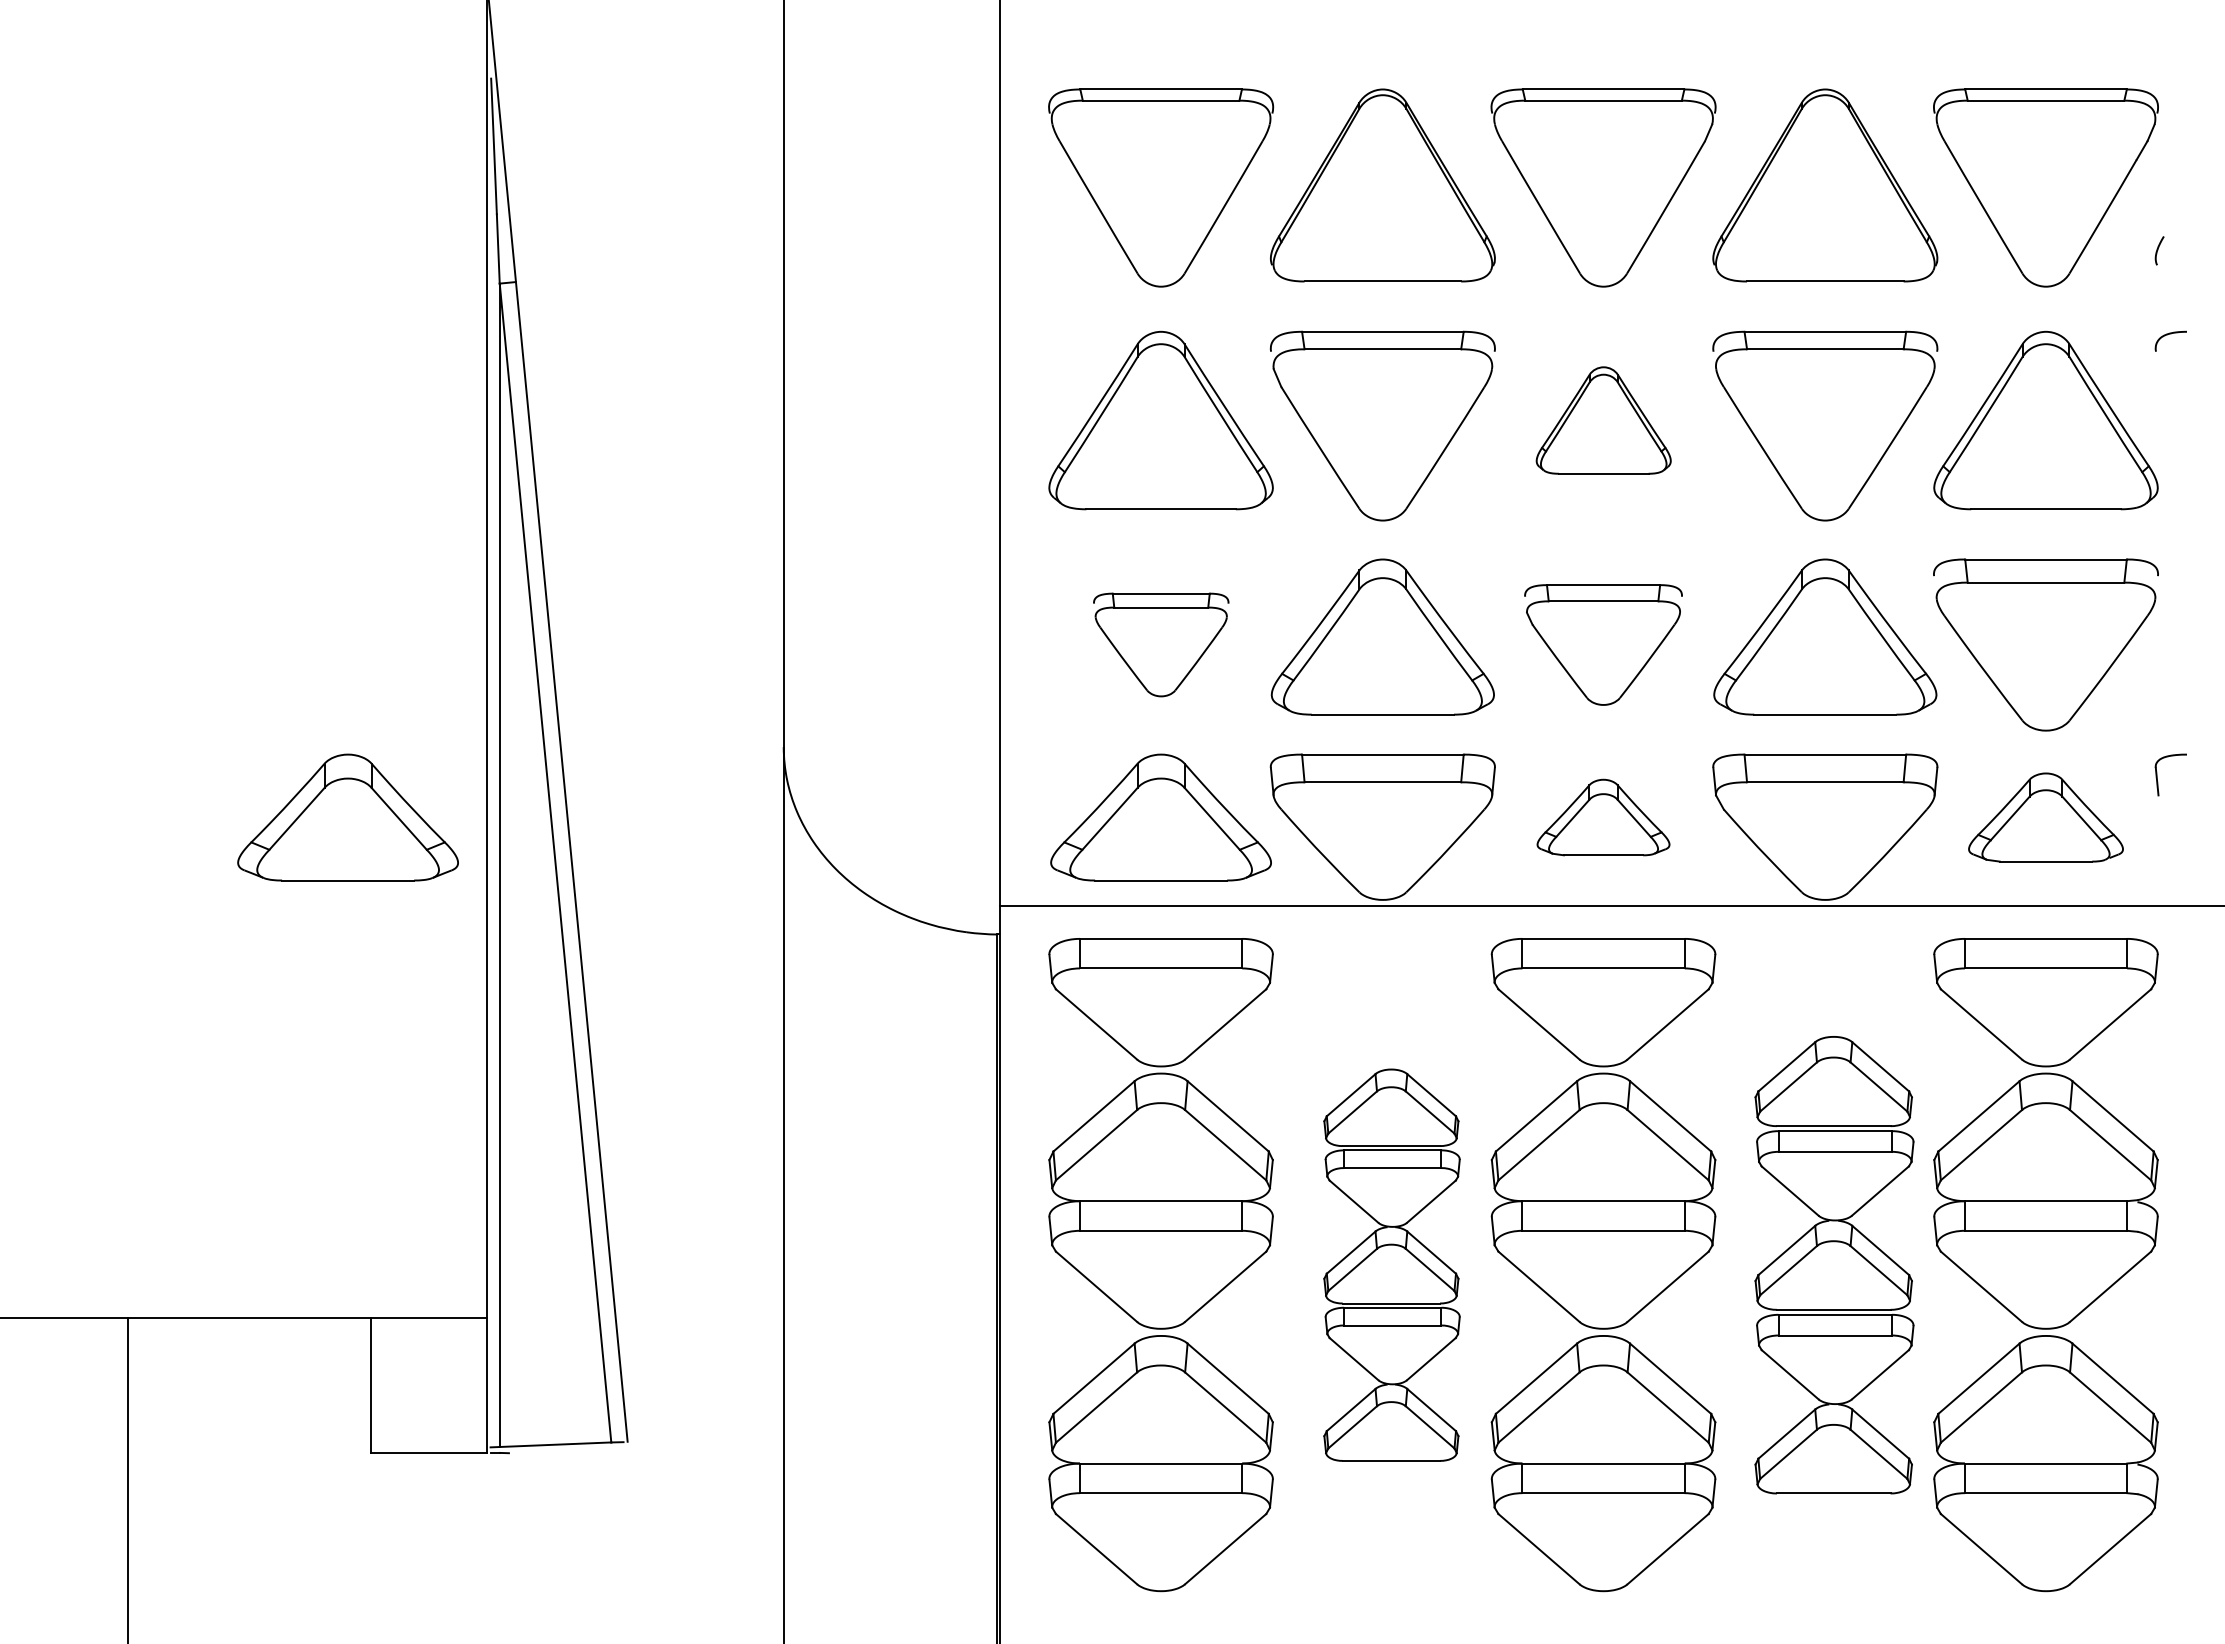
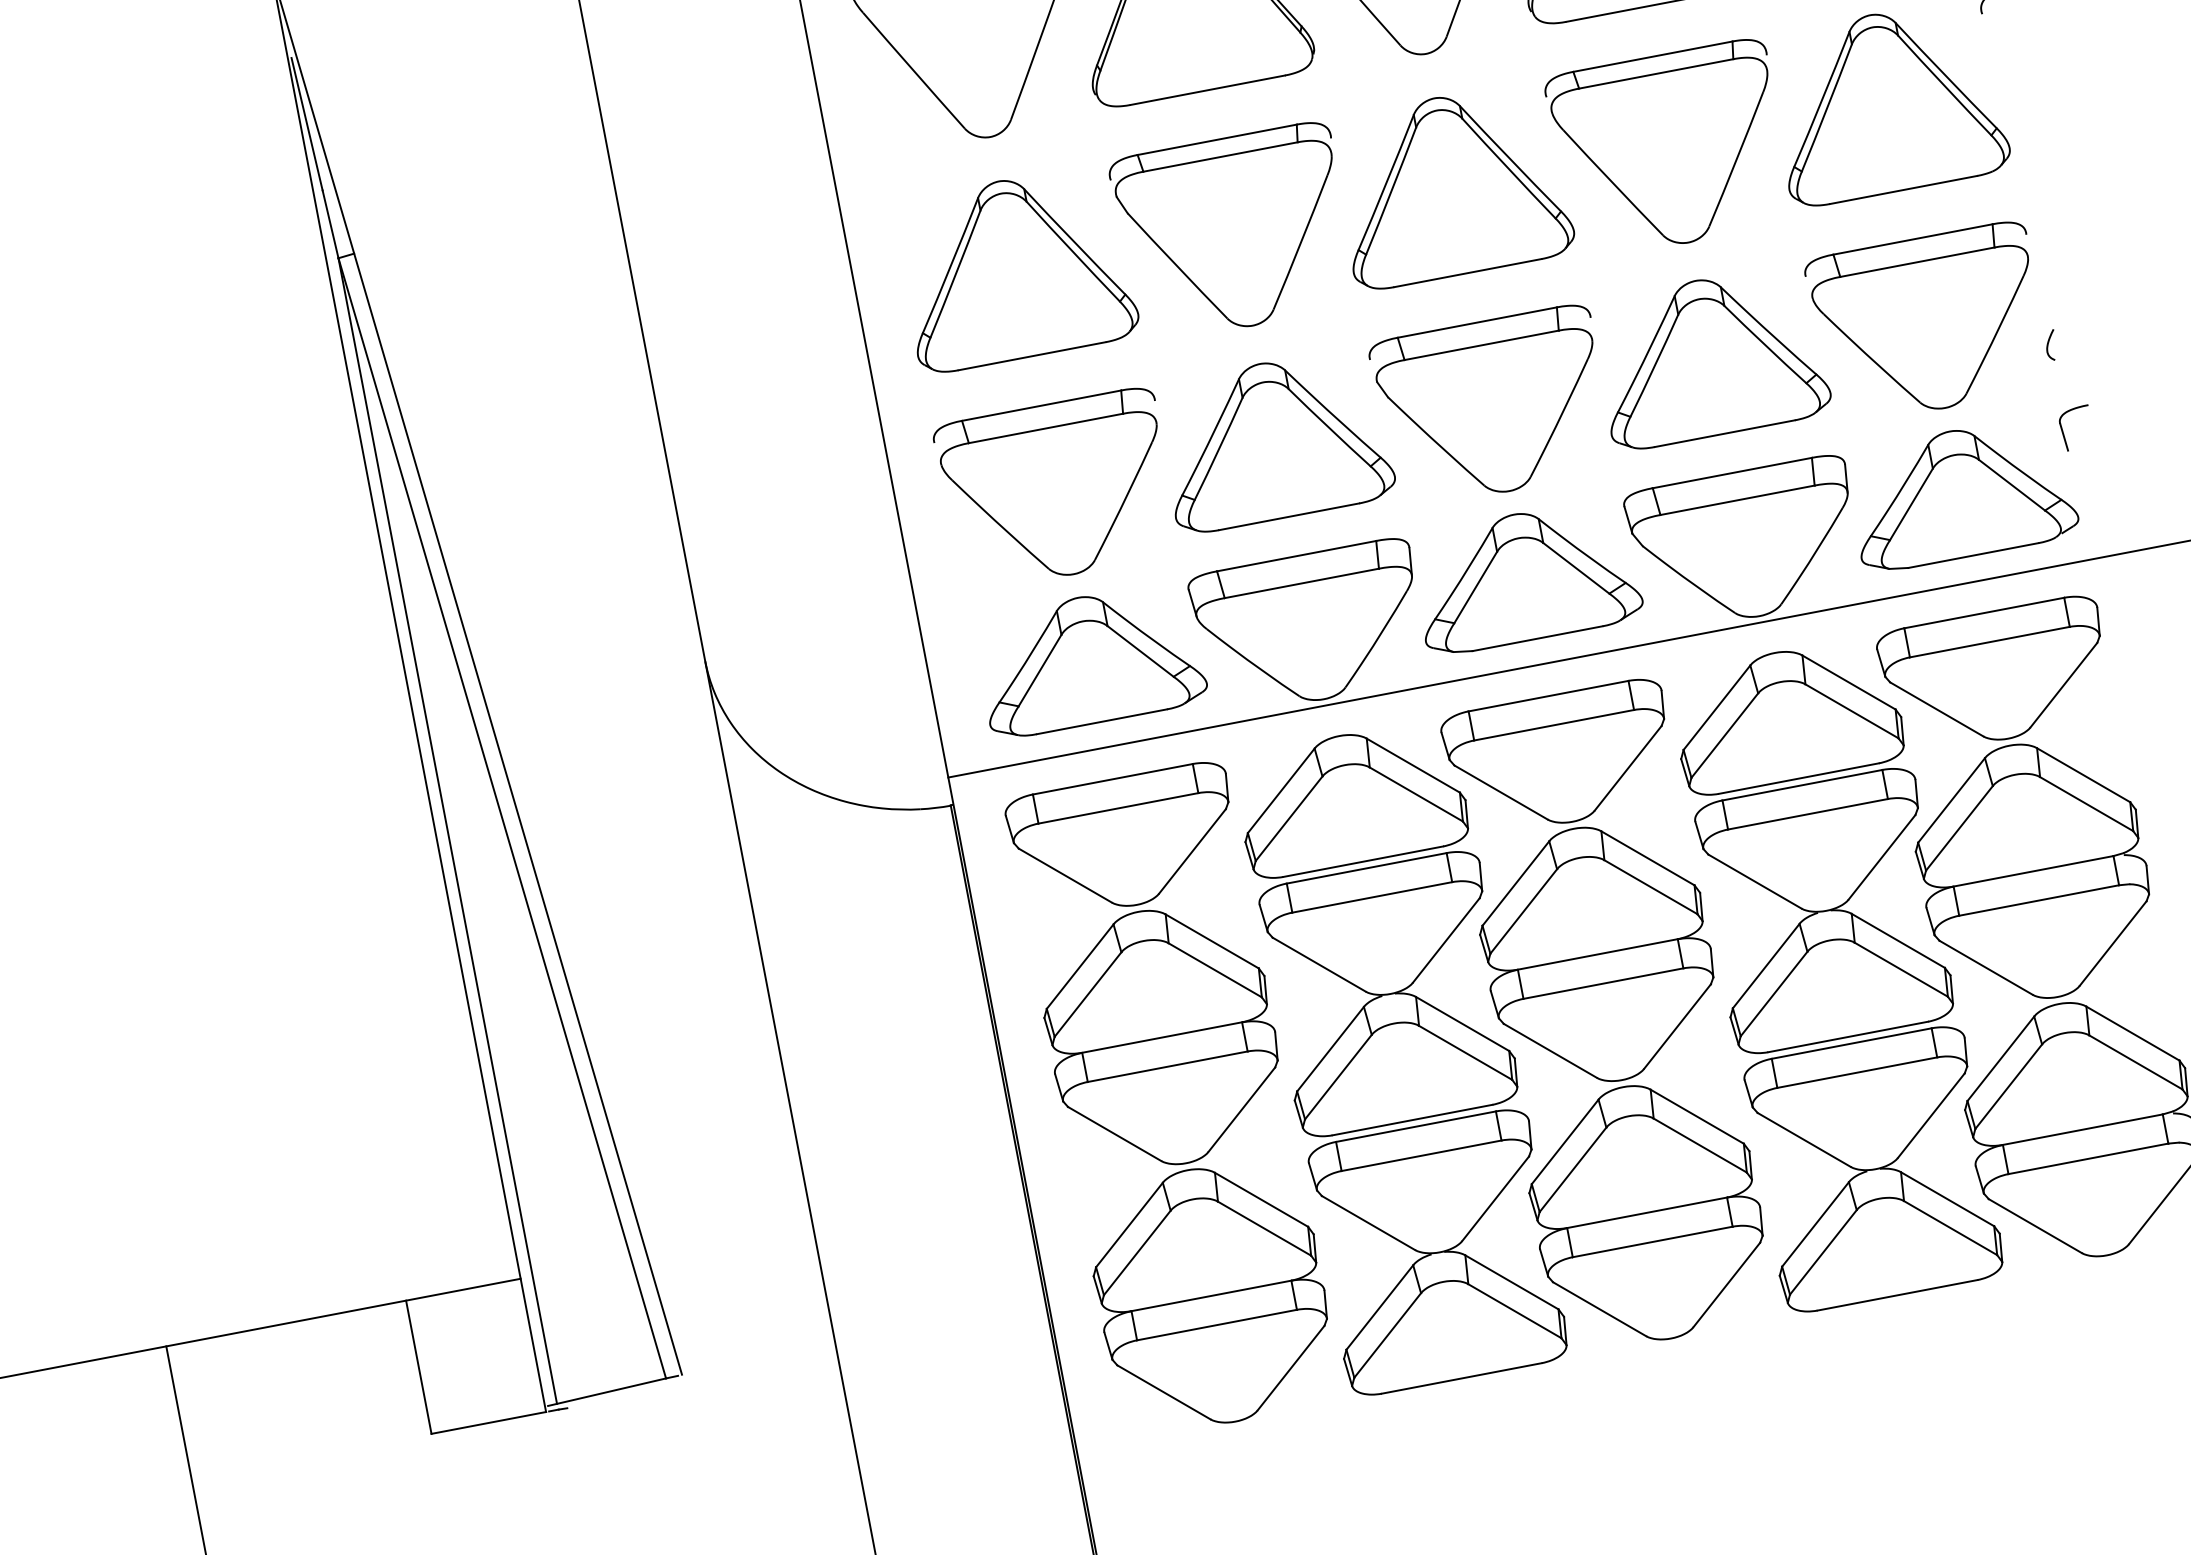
part: (1603, 420) -> (1451, 185), size x1.67
part: (1161, 644) -> (1057, 489), size x1.67
part: (1603, 644) -> (1493, 406), size x1.43
curve: (2159, 687) -> (2048, 344), added
part: (347, 817) -> (288, 812), removed
part: (1603, 817) -> (1525, 576), size x1.67
part: (2045, 817) -> (1960, 493), size x1.43
part: (1391, 1265) -> (1401, 1057), size x1.67
part: (1834, 1265) -> (1837, 974), size x1.43

